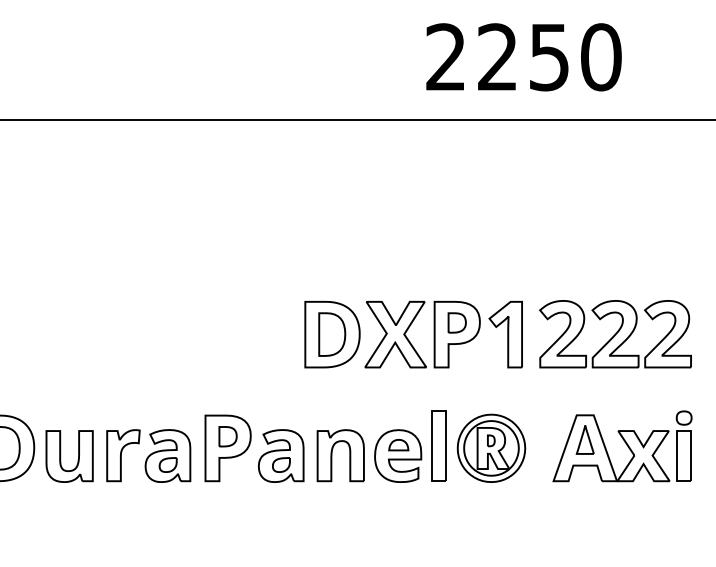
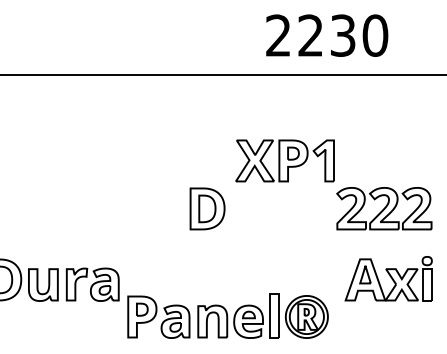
text: (550, 56) -> (343, 35), 2250 -> 2230
part: (442, 333) -> (284, 160), moved
part: (364, 445) -> (227, 315), moved

